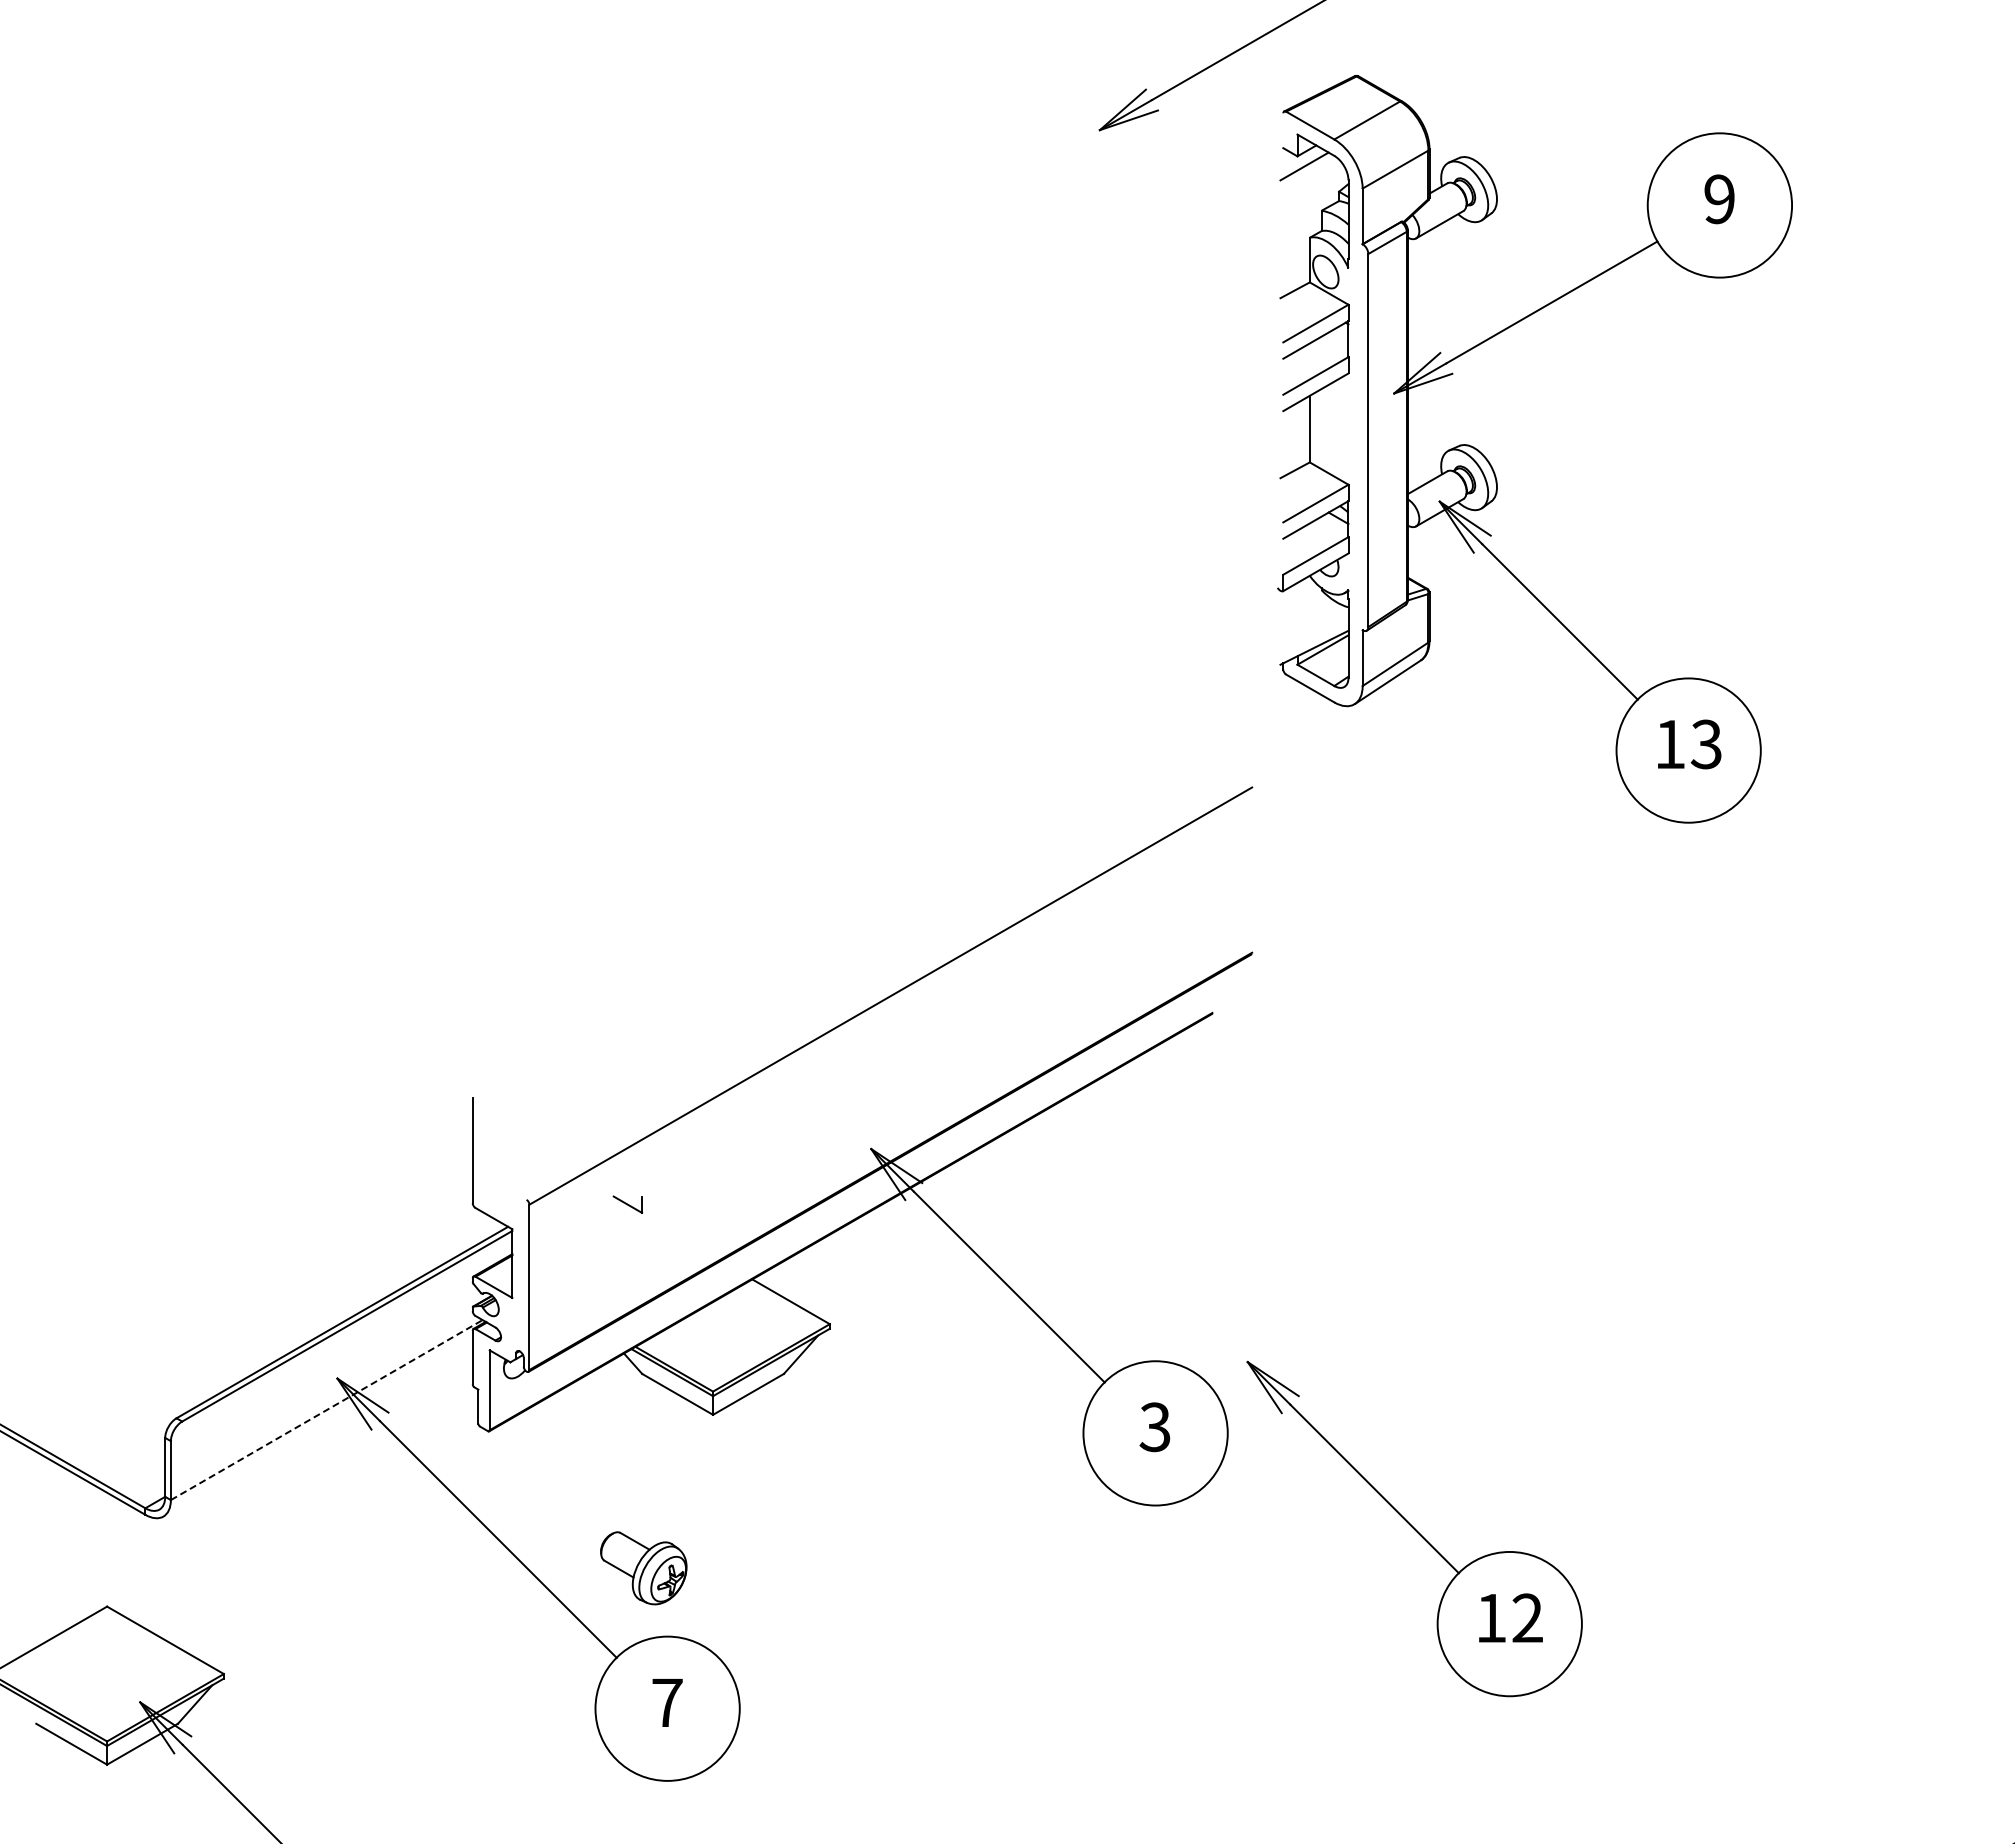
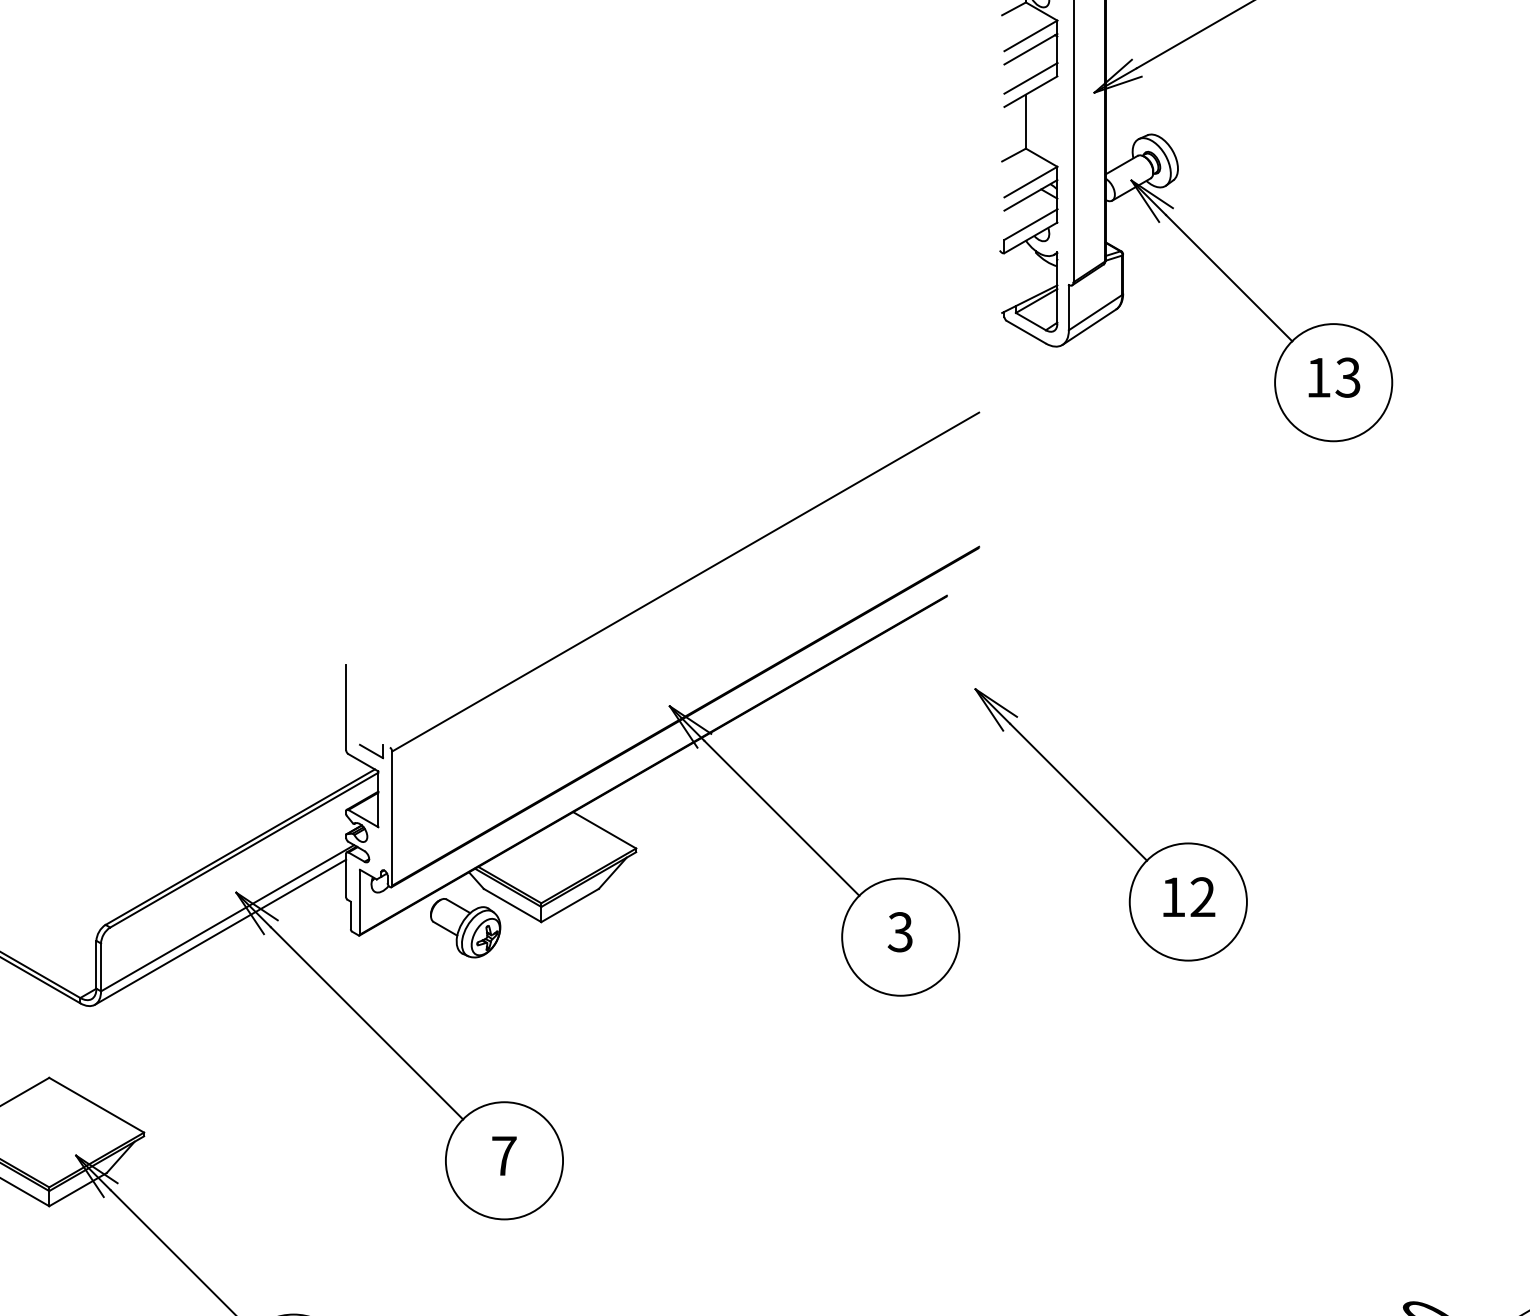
part: (627, 1204) -> (371, 751), moved
line: (326, 1410) -> (227, 918), dashed -> solid
line: (317, 1427) -> (220, 932), added
part: (1414, 1528) -> (1110, 824), moved
part: (643, 1568) -> (465, 928), moved

